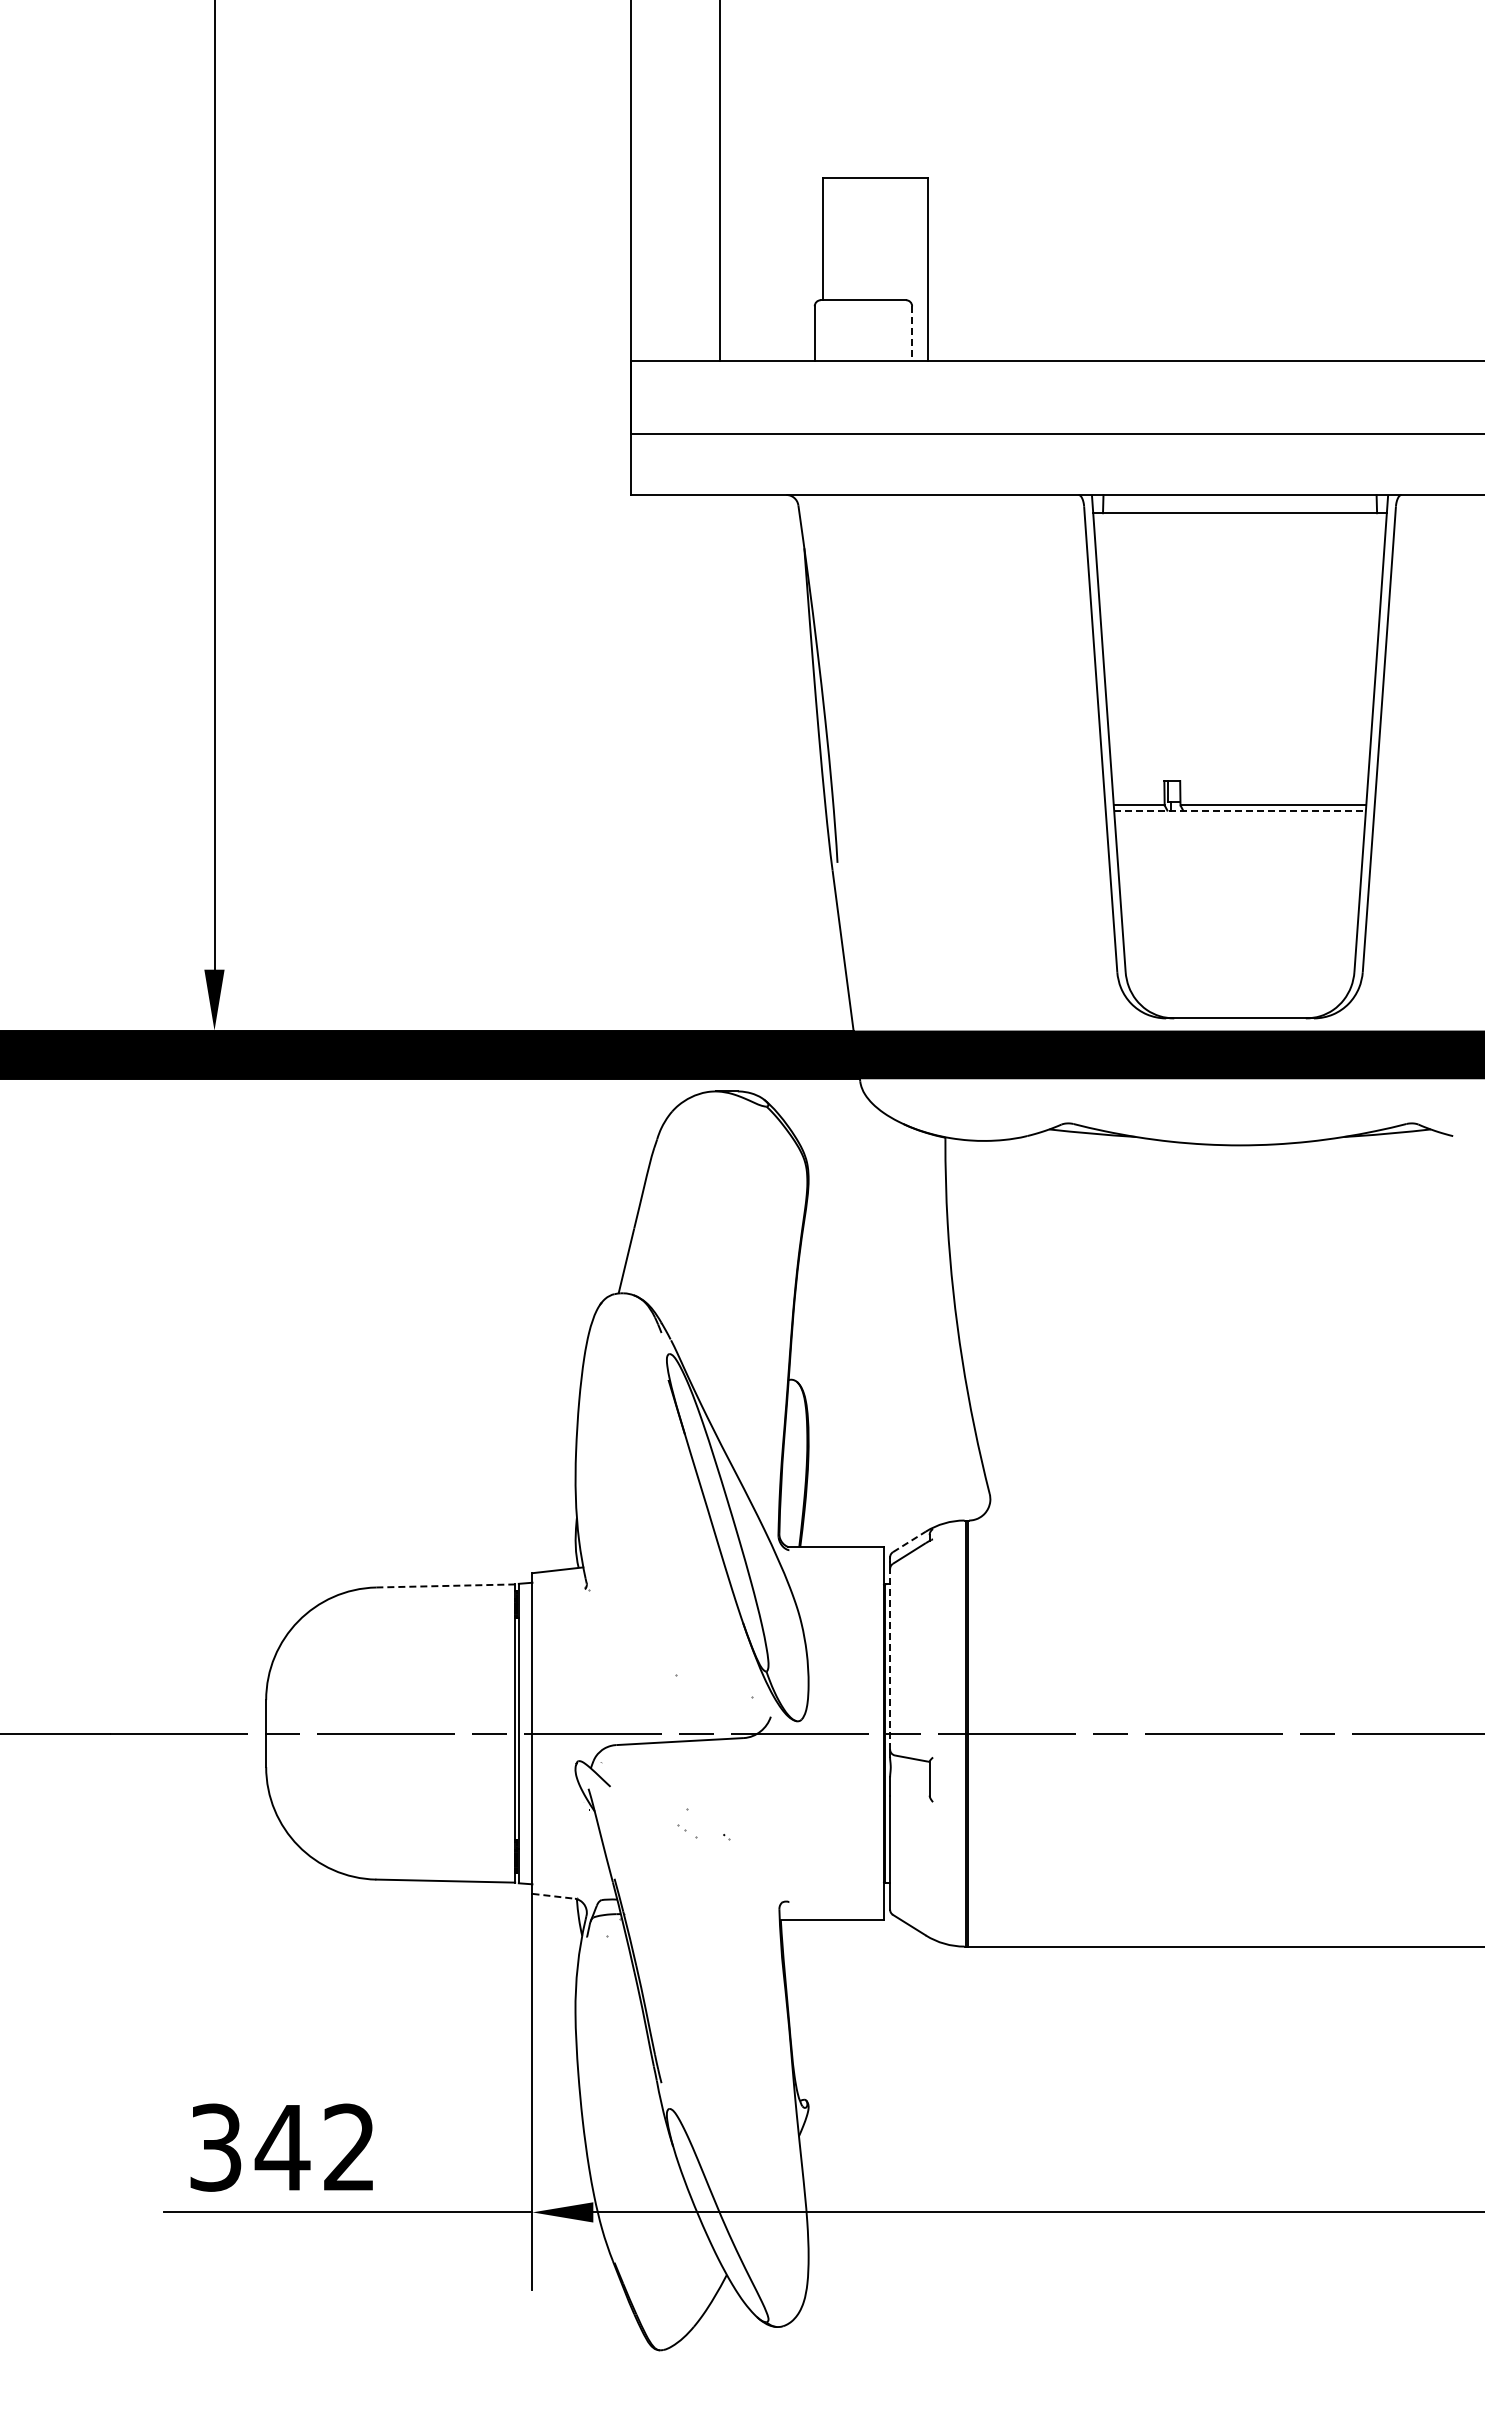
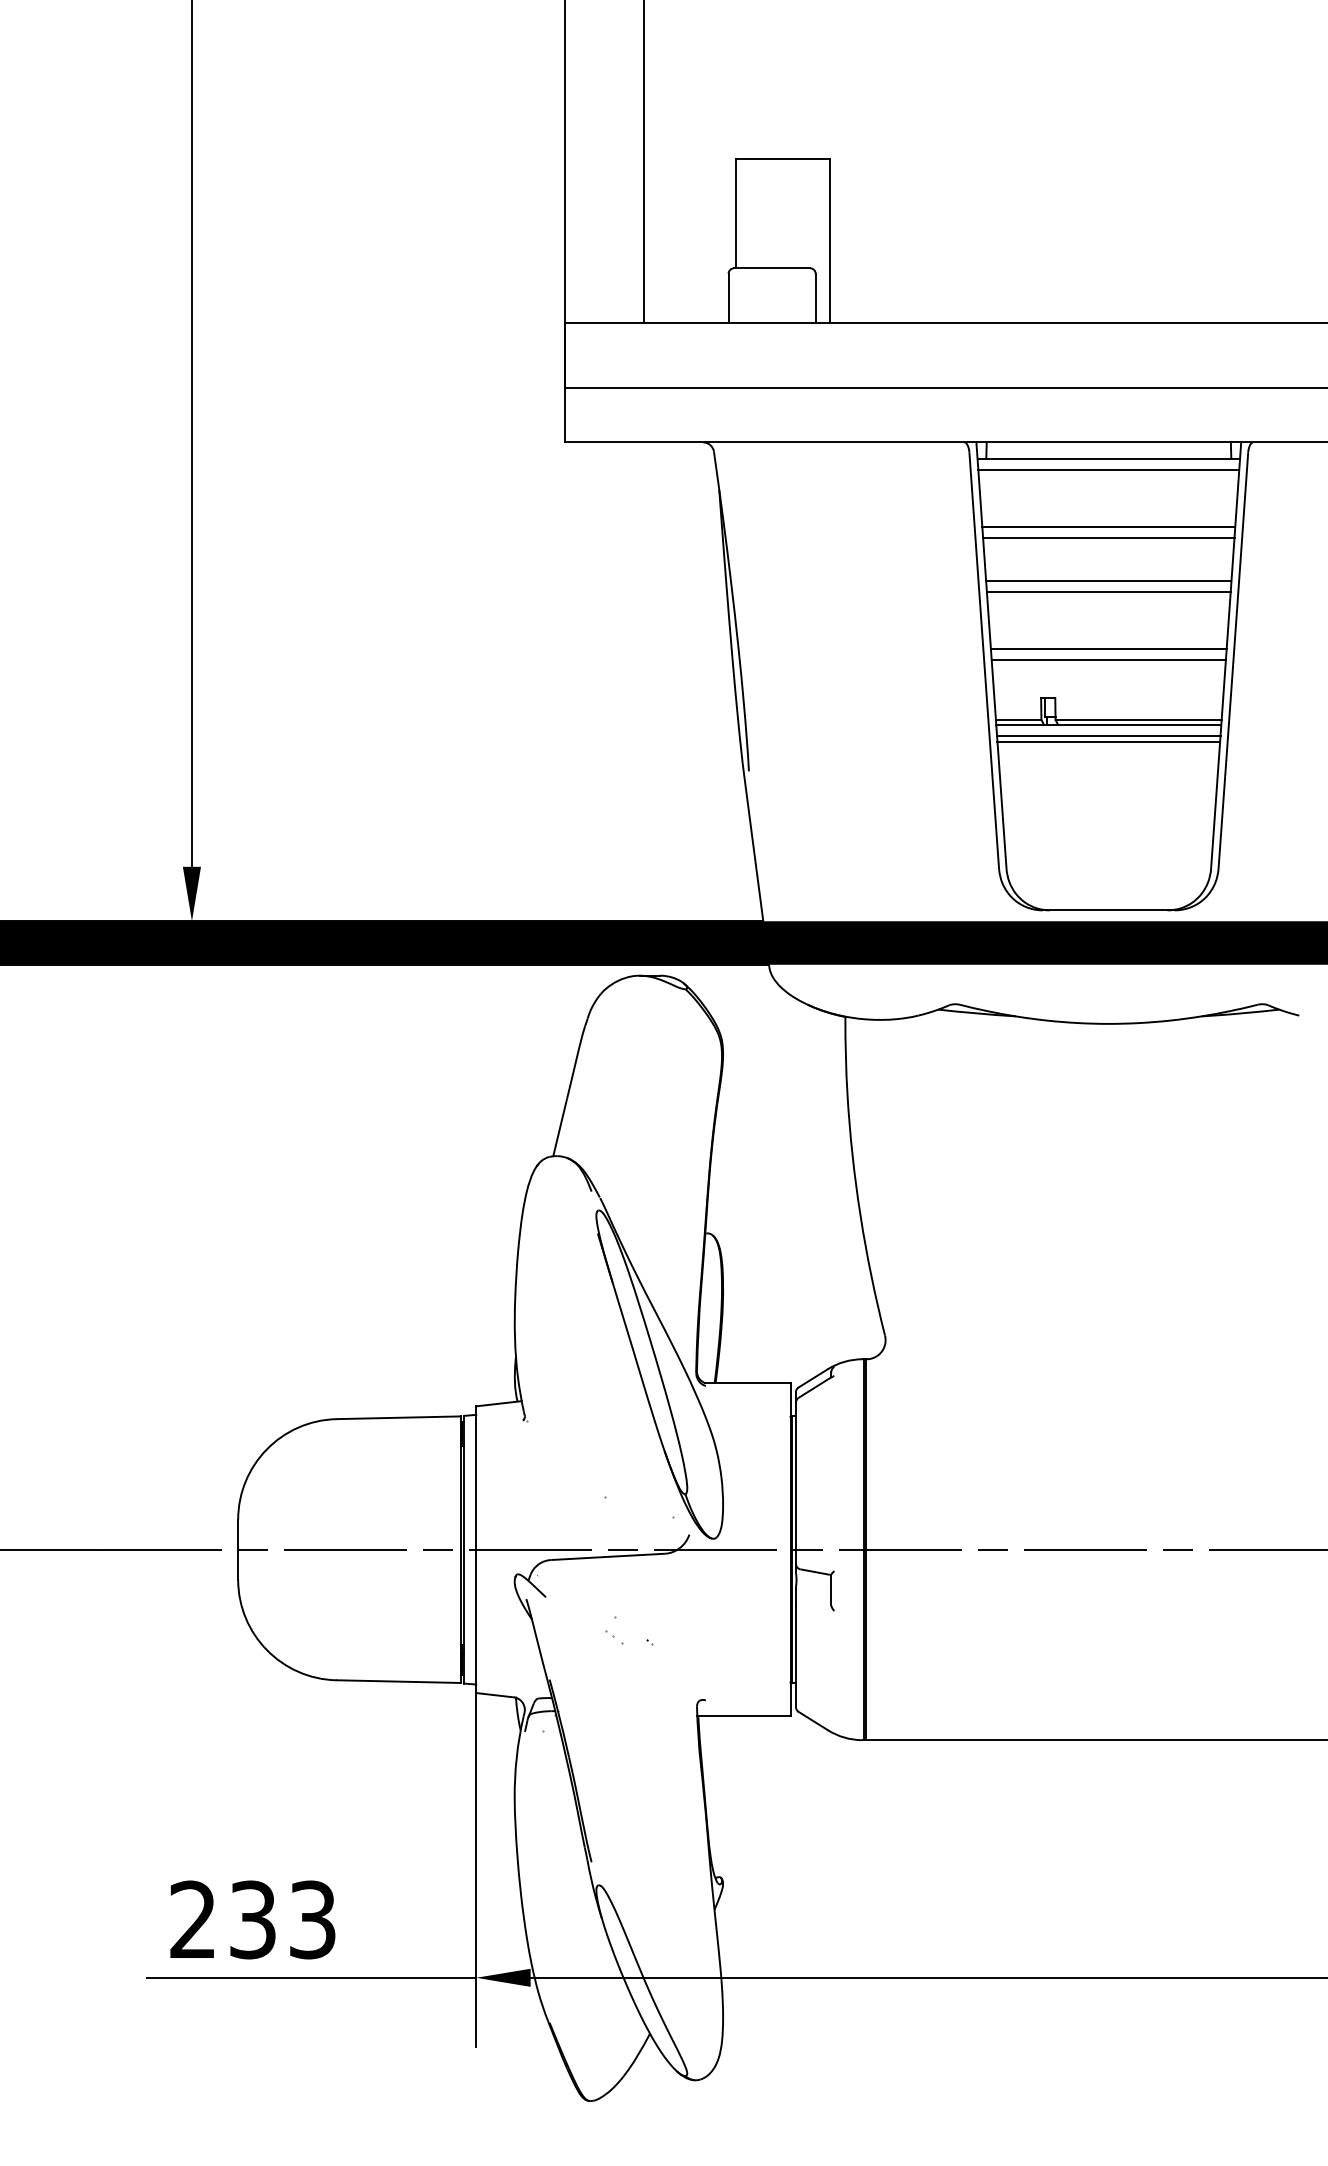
line: (912, 334) -> (815, 298), dashed -> solid
line: (1240, 525) -> (1109, 469), added
line: (1239, 589) -> (1108, 526), added
line: (1239, 601) -> (1108, 537), added
line: (1239, 650) -> (1108, 581), added
line: (1239, 662) -> (1108, 592), added
line: (1239, 726) -> (1108, 649), added
line: (1240, 738) -> (1109, 660), added
line: (1240, 811) -> (1109, 725), dashed -> solid
line: (1240, 823) -> (1109, 736), added
line: (1239, 829) -> (1108, 741), added
line: (909, 1541) -> (813, 1378), dashed -> solid
line: (446, 1585) -> (399, 1417), dashed -> solid
line: (890, 1658) -> (796, 1482), dashed -> solid
line: (554, 1896) -> (495, 1695), dashed -> solid
text: (282, 2147) -> (252, 1919), 342 -> 233

